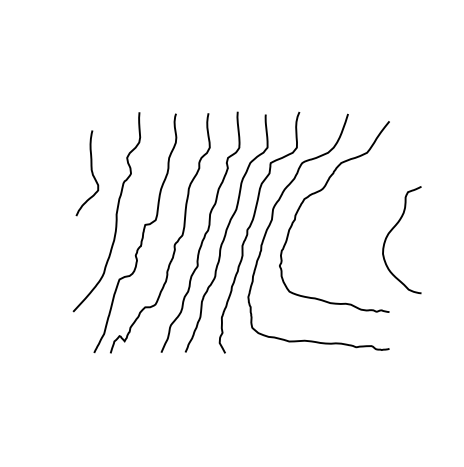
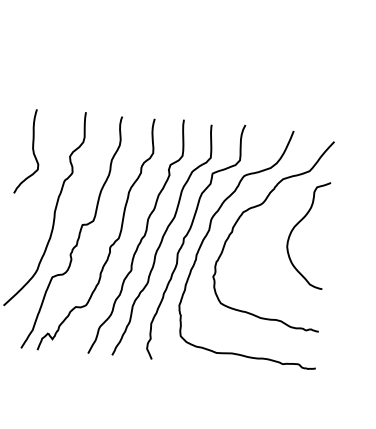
curve: (91, 173) -> (32, 152), moved
curve: (389, 234) -> (295, 227), moved

